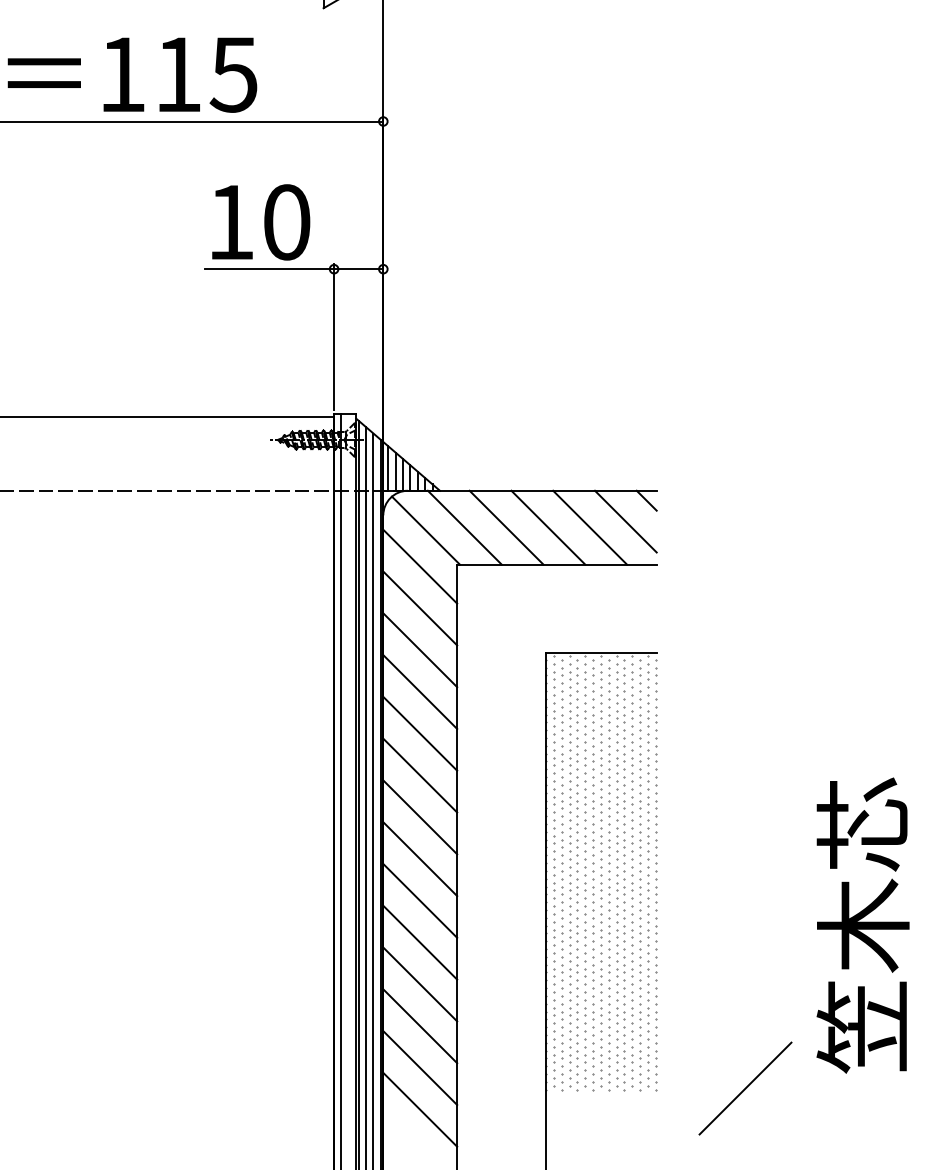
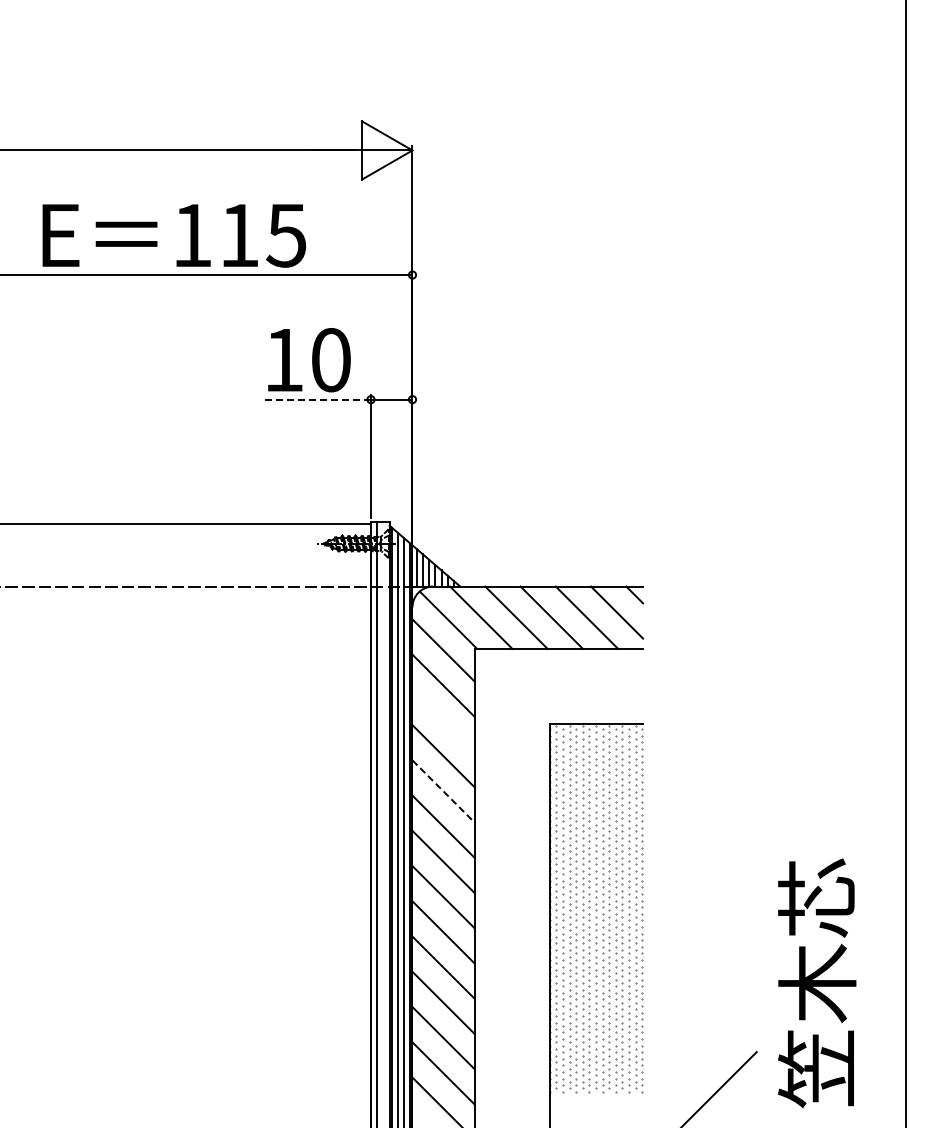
line: (269, 269) -> (316, 399), solid -> dashed
line: (420, 649) -> (443, 720), removed
line: (420, 733) -> (443, 791), solid -> dashed
text: (863, 925) -> (817, 983), moved

